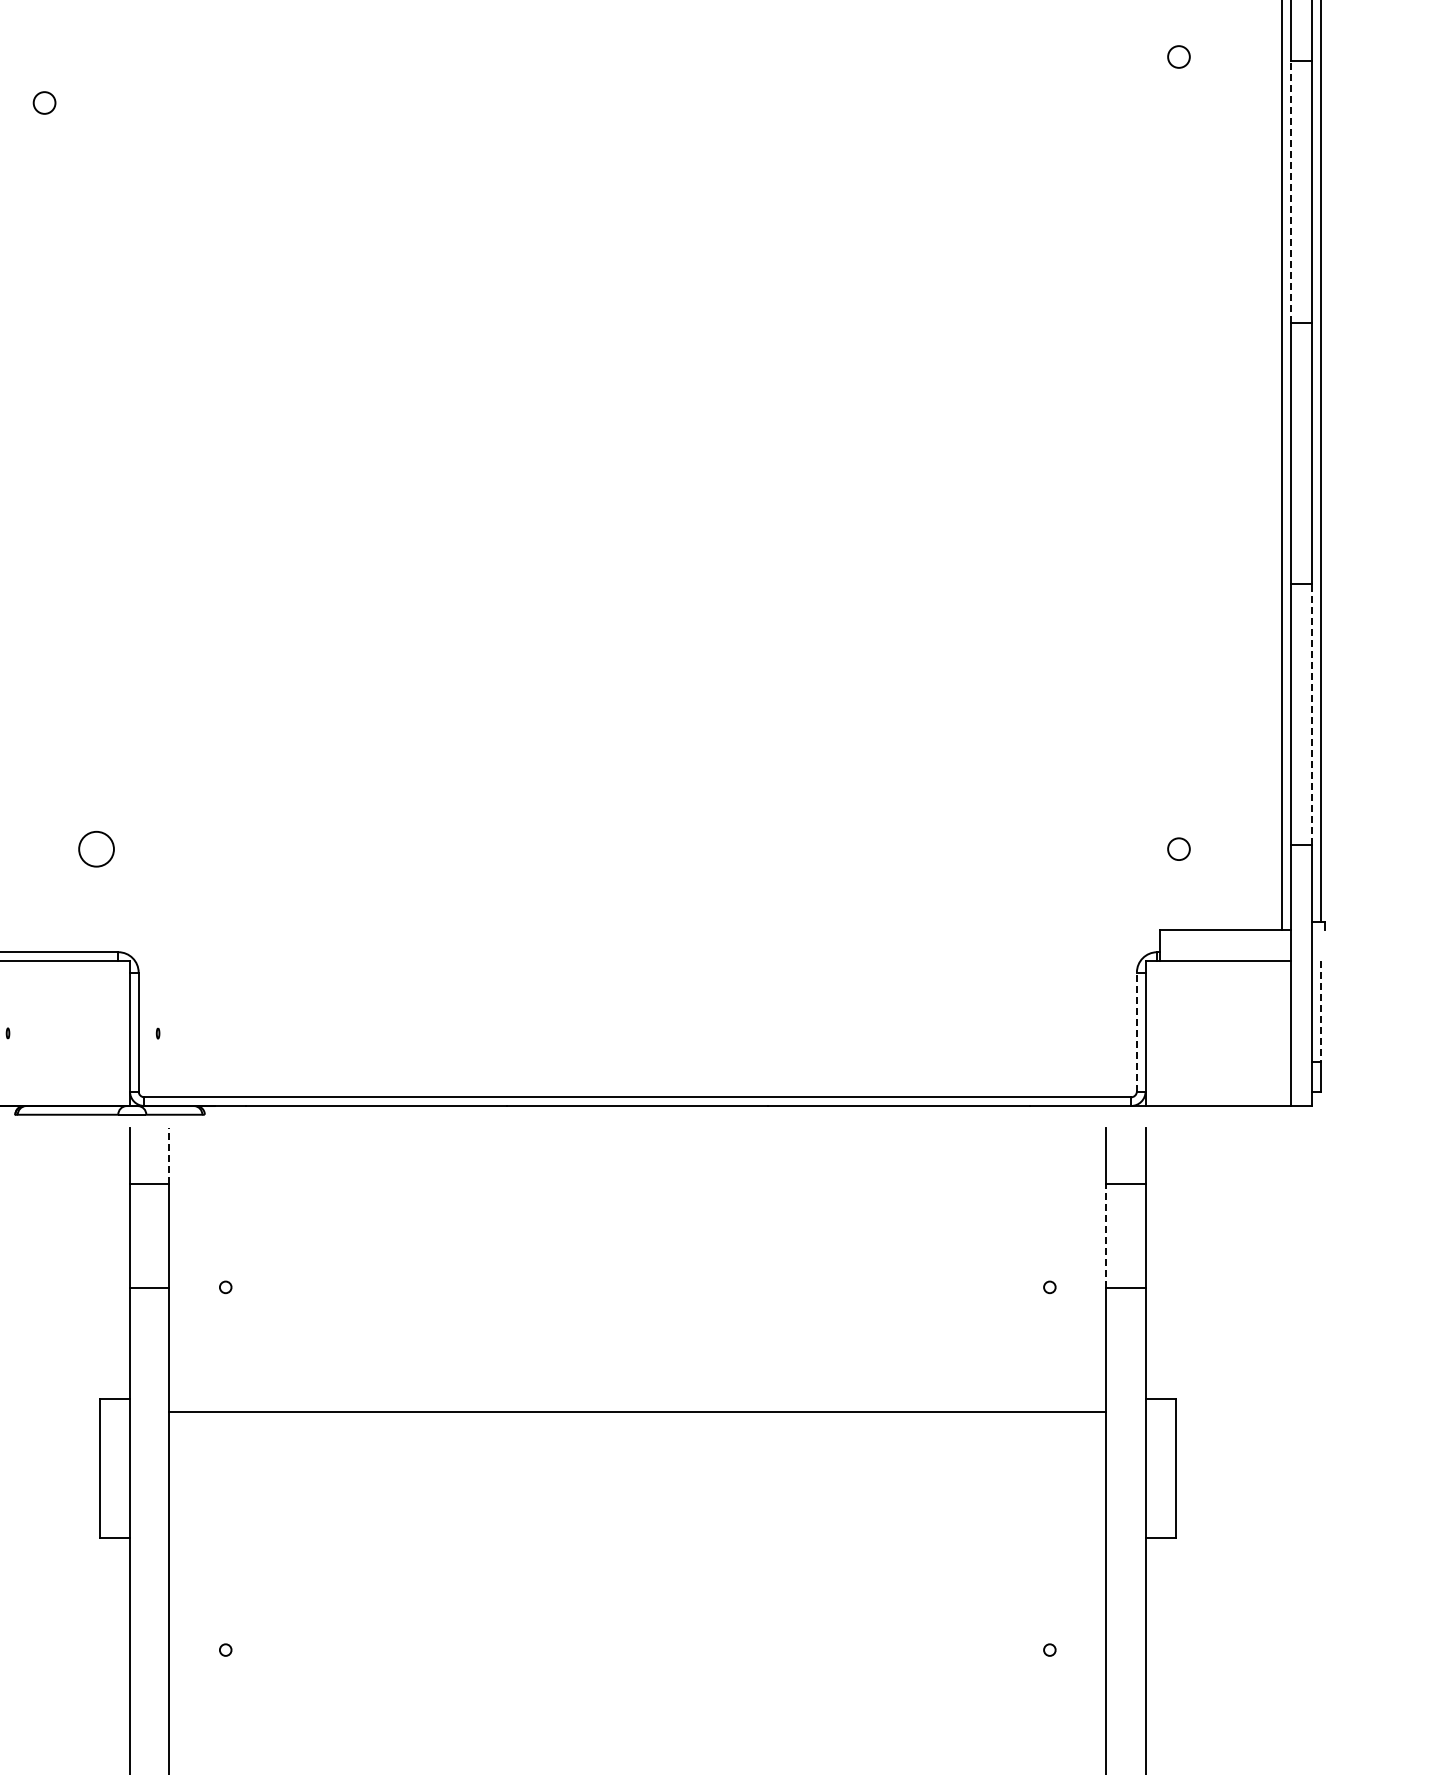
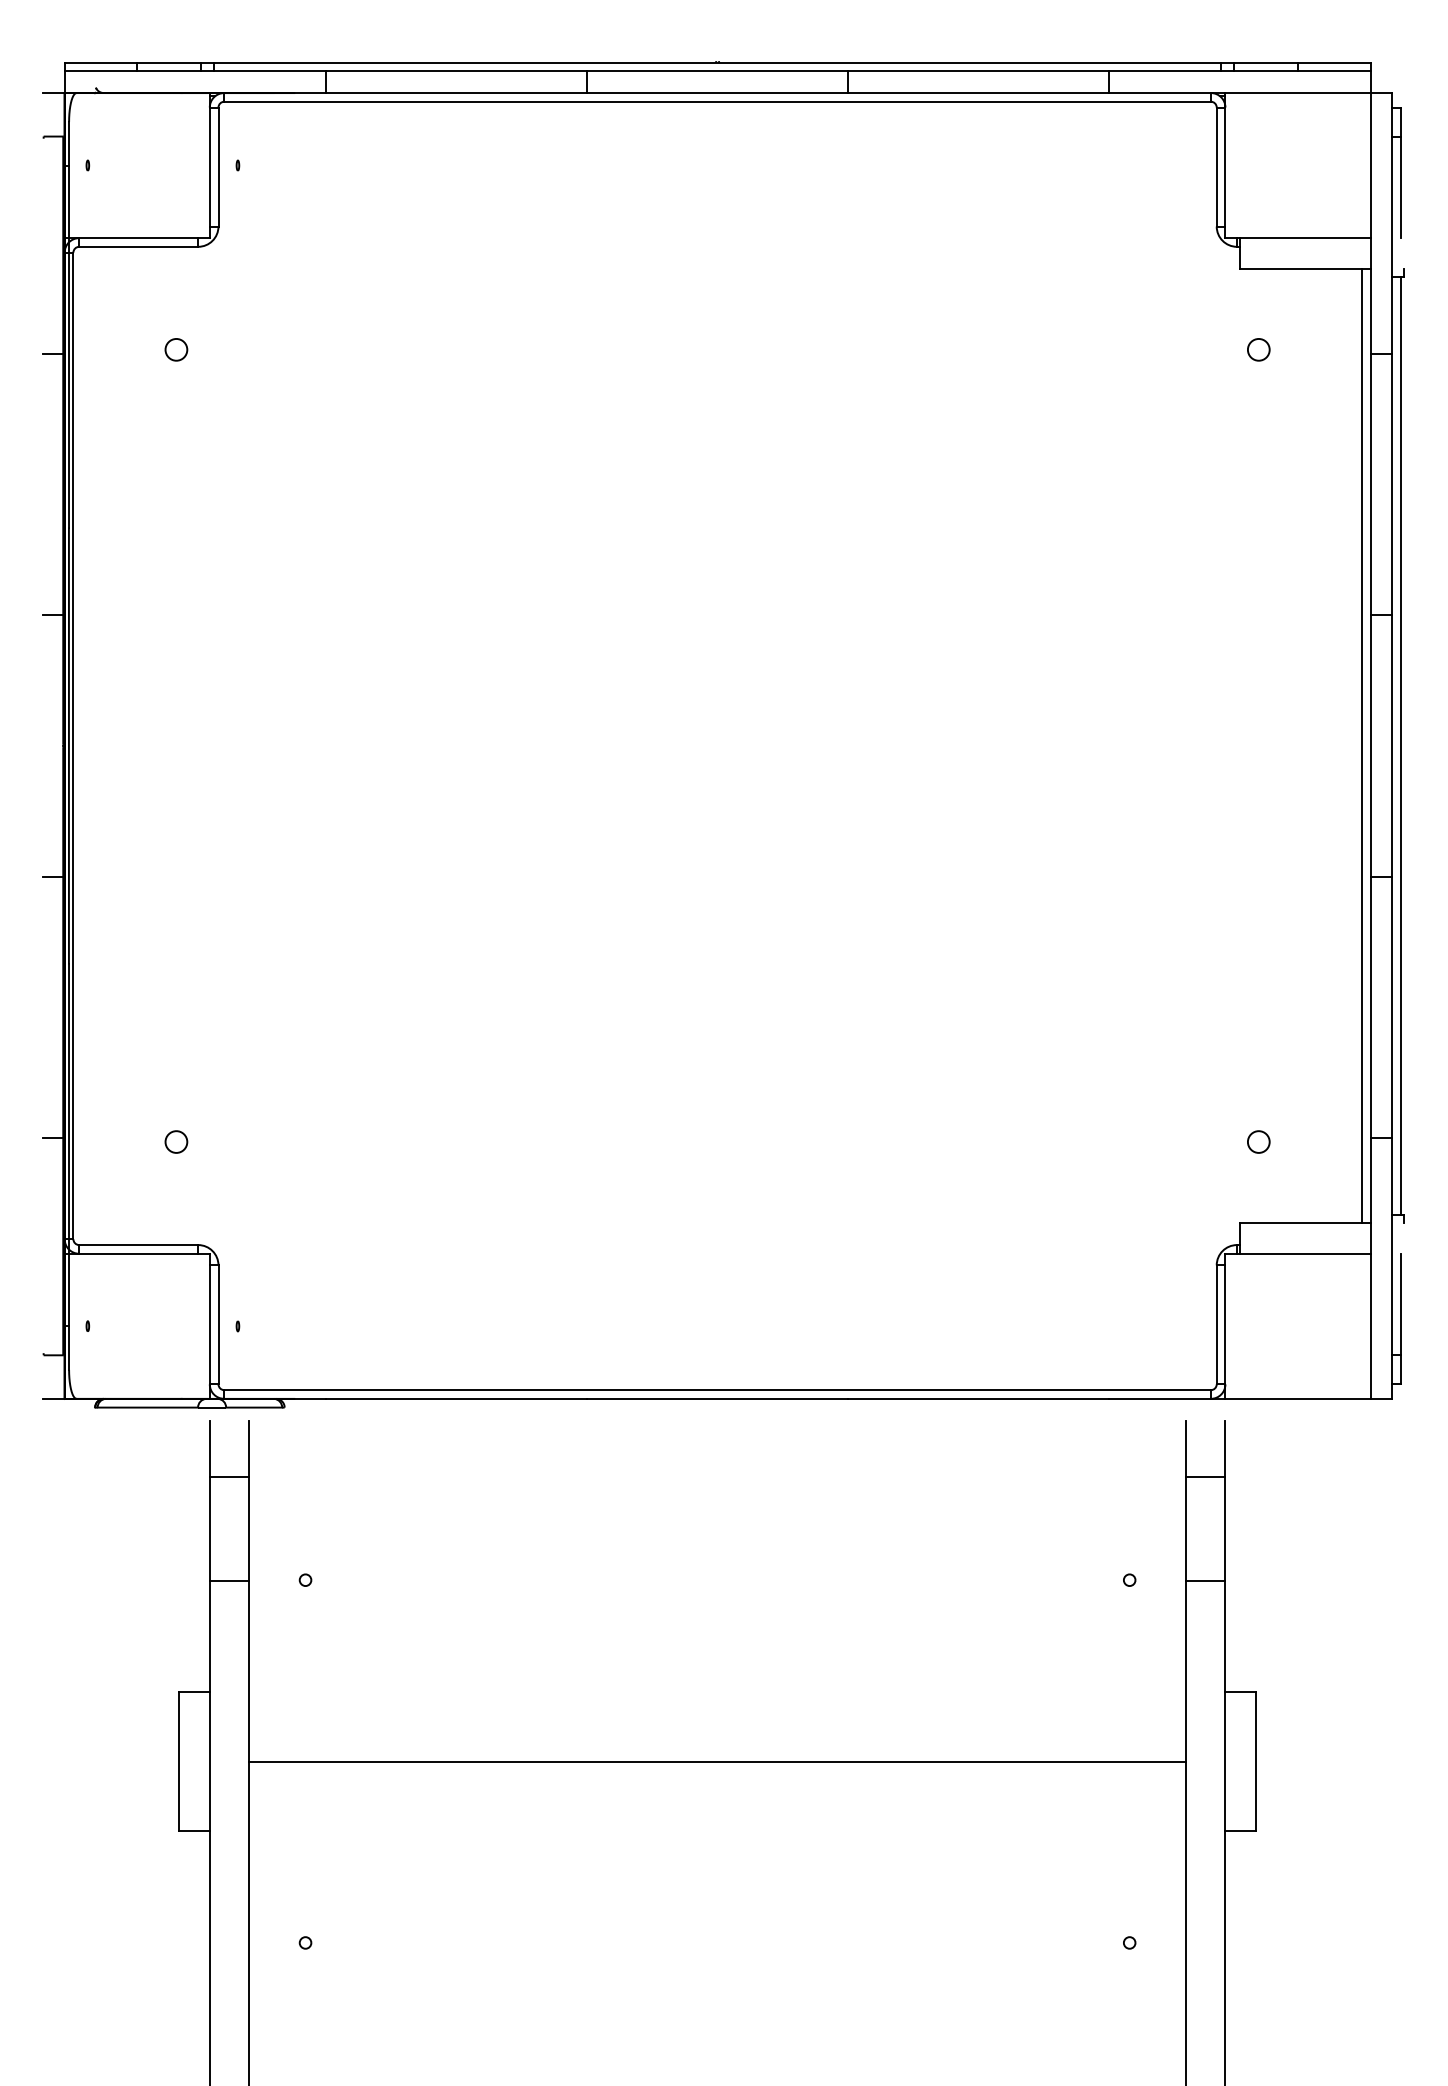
circle: (44, 102) -> (176, 349), moved
line: (1290, 191) -> (1370, 484), dashed -> solid
line: (1312, 714) -> (1392, 1007), dashed -> solid
circle: (96, 848) -> (176, 1141), size x0.62
line: (1321, 1011) -> (1401, 1304), dashed -> solid
line: (1136, 1031) -> (1216, 1324), dashed -> solid
line: (168, 1155) -> (248, 1448), dashed -> solid
line: (1106, 1235) -> (1186, 1528), dashed -> solid
line: (637, 1411) -> (717, 1761), moved

